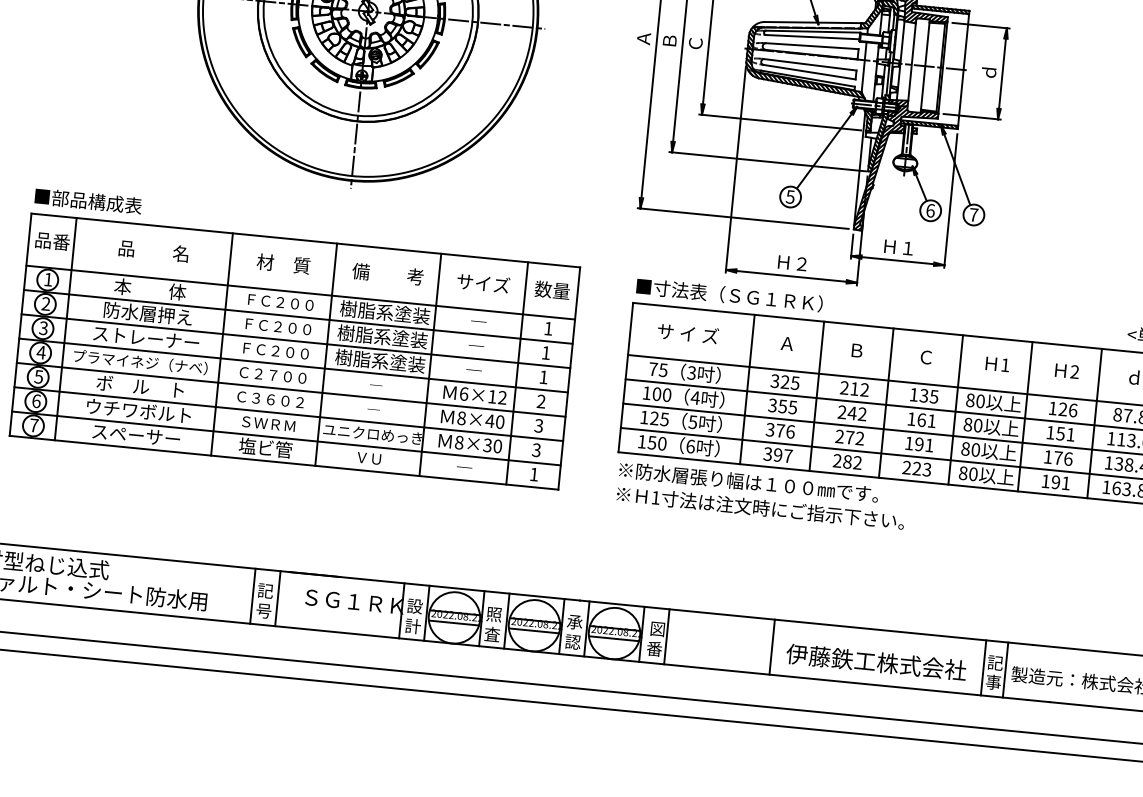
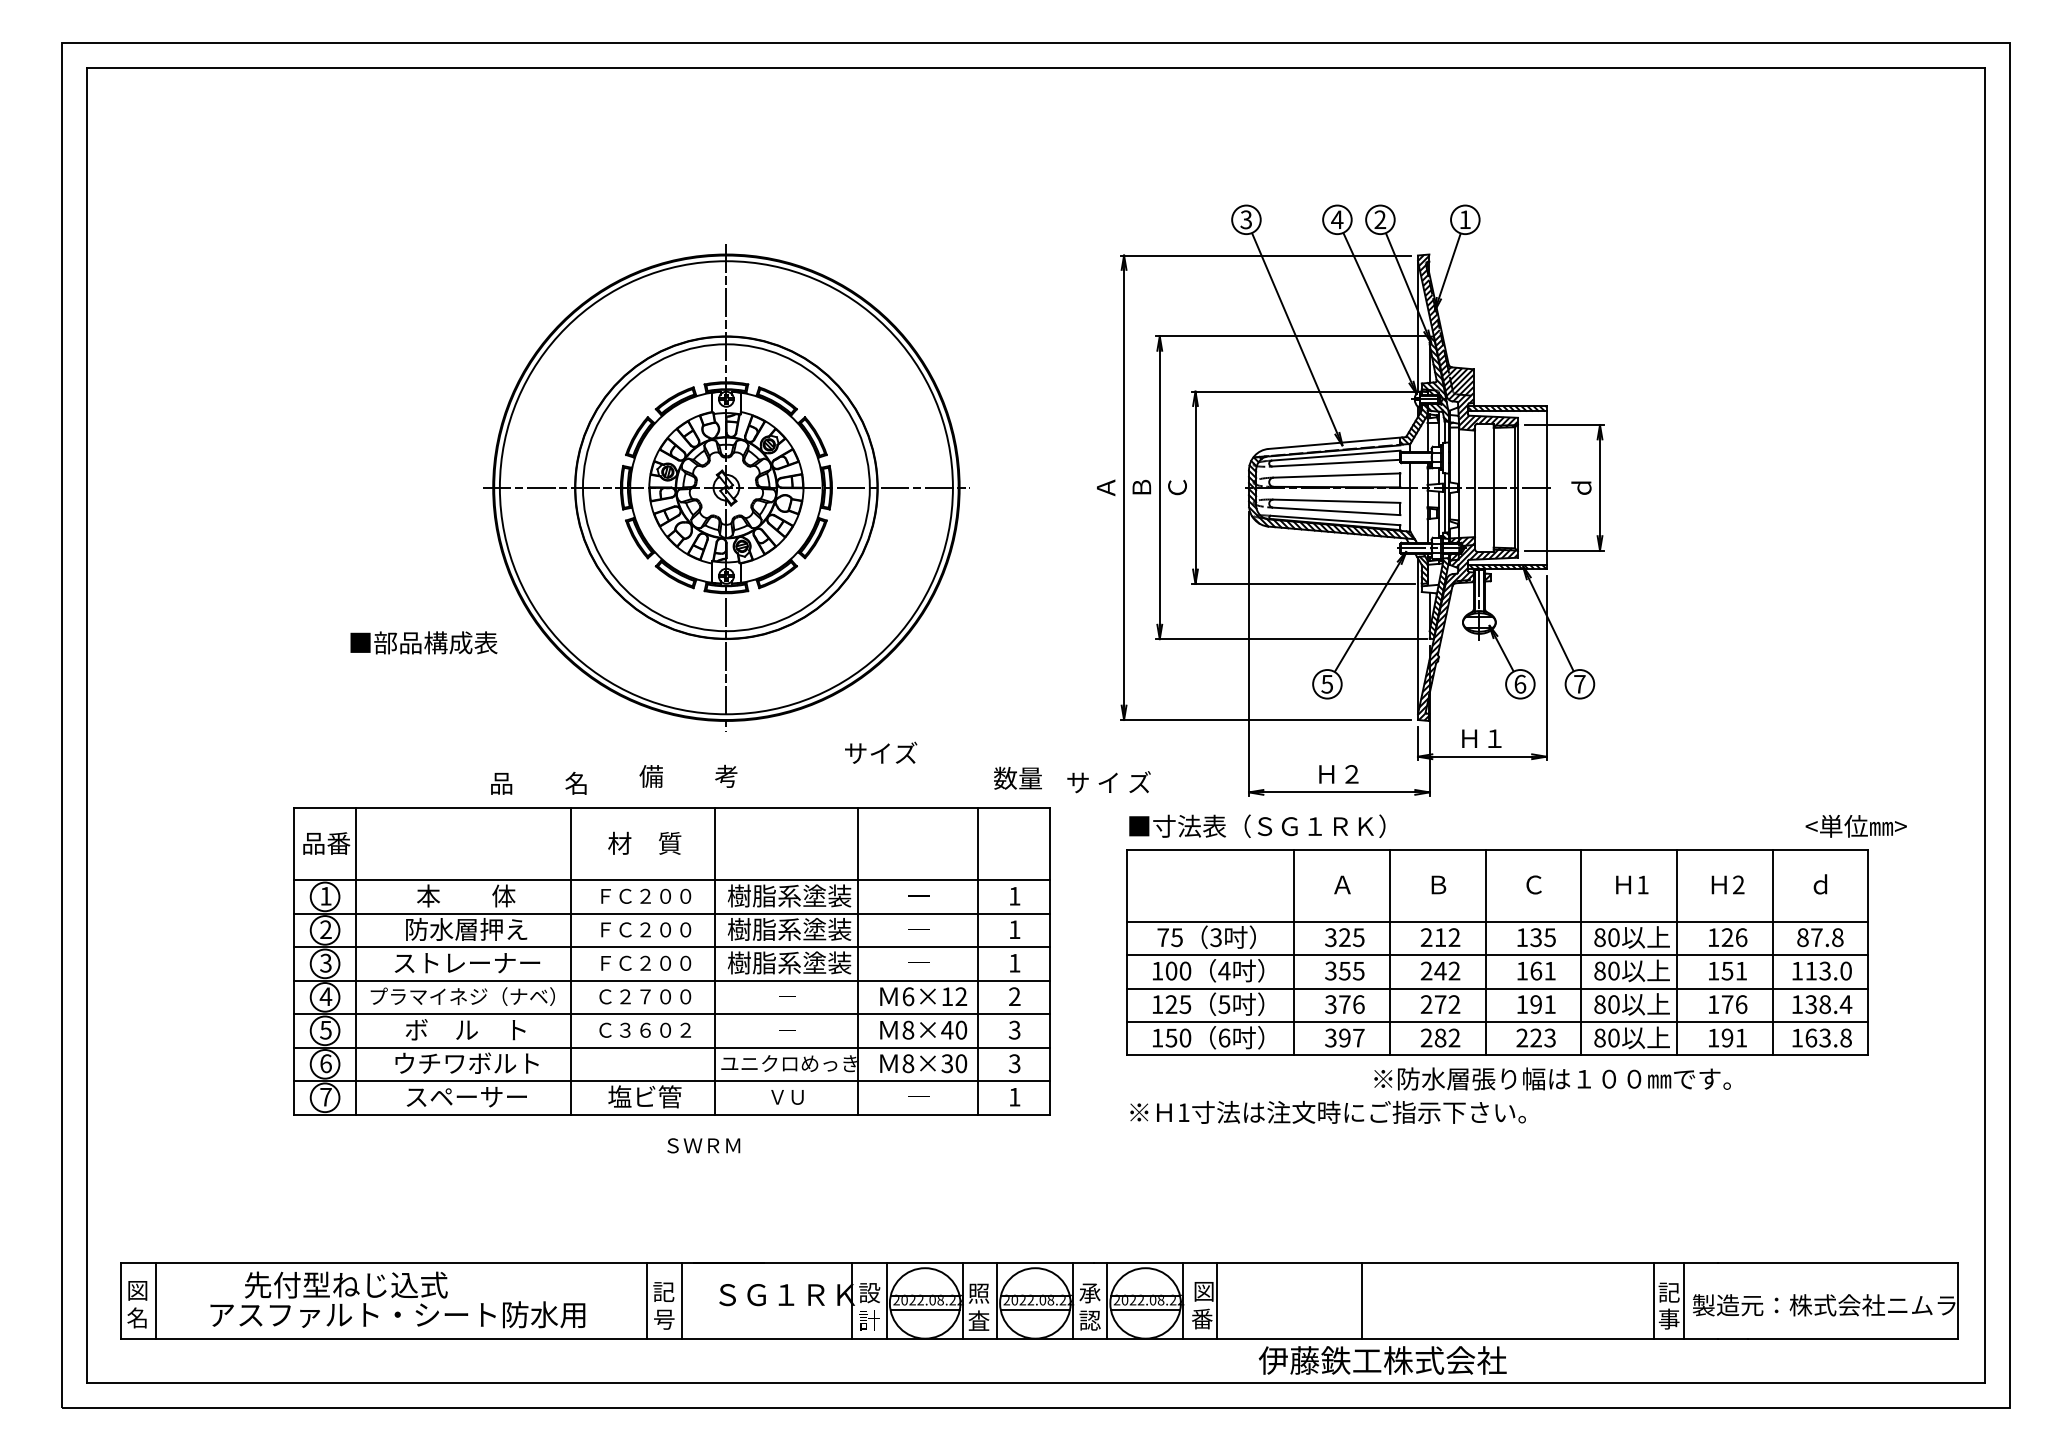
text: (88, 200) -> (423, 642), moved
text: (153, 251) -> (538, 783), moved
text: (388, 273) -> (688, 775), moved
text: (483, 282) -> (881, 752), moved
text: (552, 289) -> (1017, 777), moved
text: (687, 333) -> (1108, 782), moved
text: (268, 423) -> (703, 1145), moved
text: (748, 481) -> (1552, 1078), moved
text: (876, 662) -> (1382, 1360), moved

